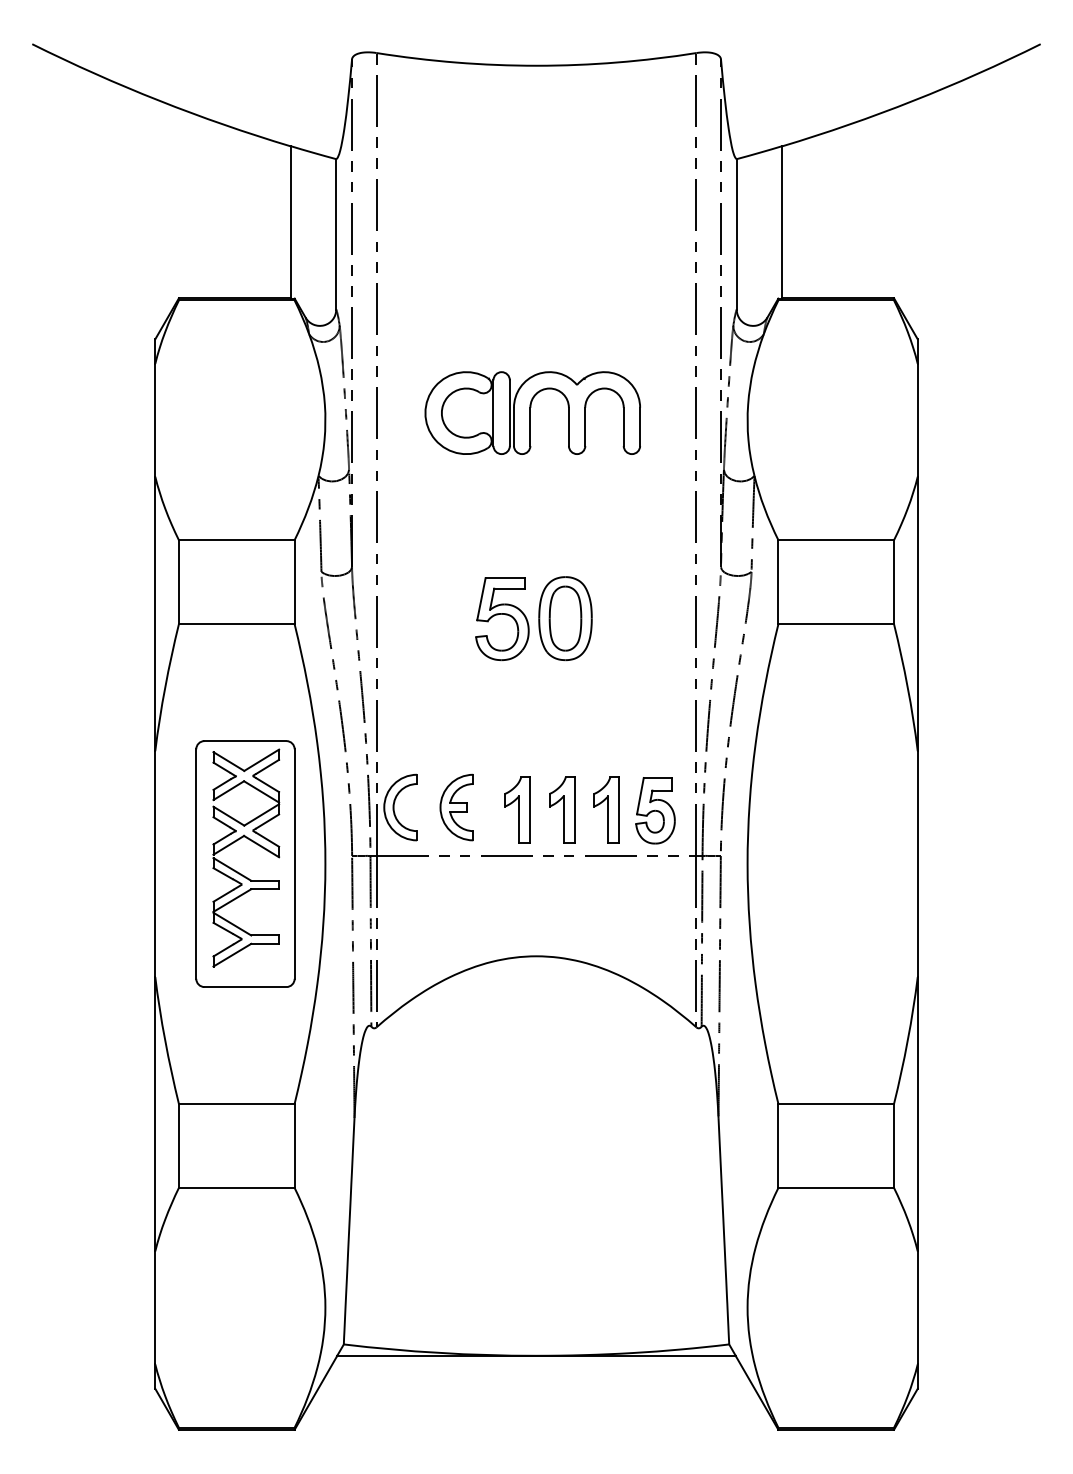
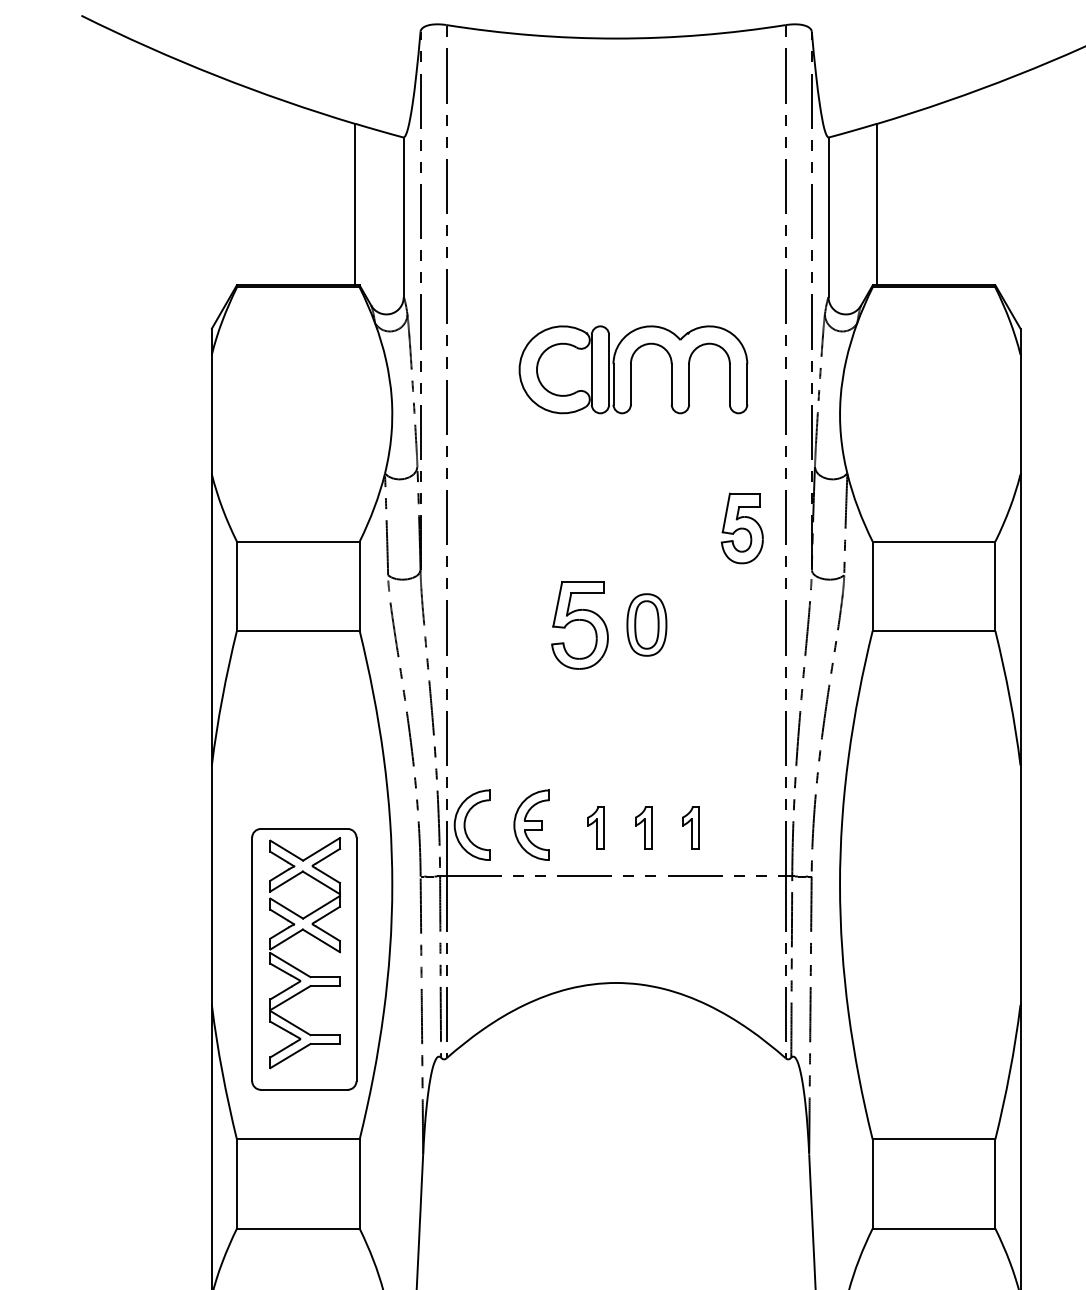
part: (532, 412) -> (633, 369), moved
part: (565, 618) -> (646, 624), size x0.7
part: (517, 809) -> (596, 827), size x0.6
part: (562, 809) -> (643, 827), size x0.6
part: (606, 809) -> (690, 827), size x0.6
part: (655, 810) -> (742, 528), moved
part: (245, 863) -> (304, 958), moved

